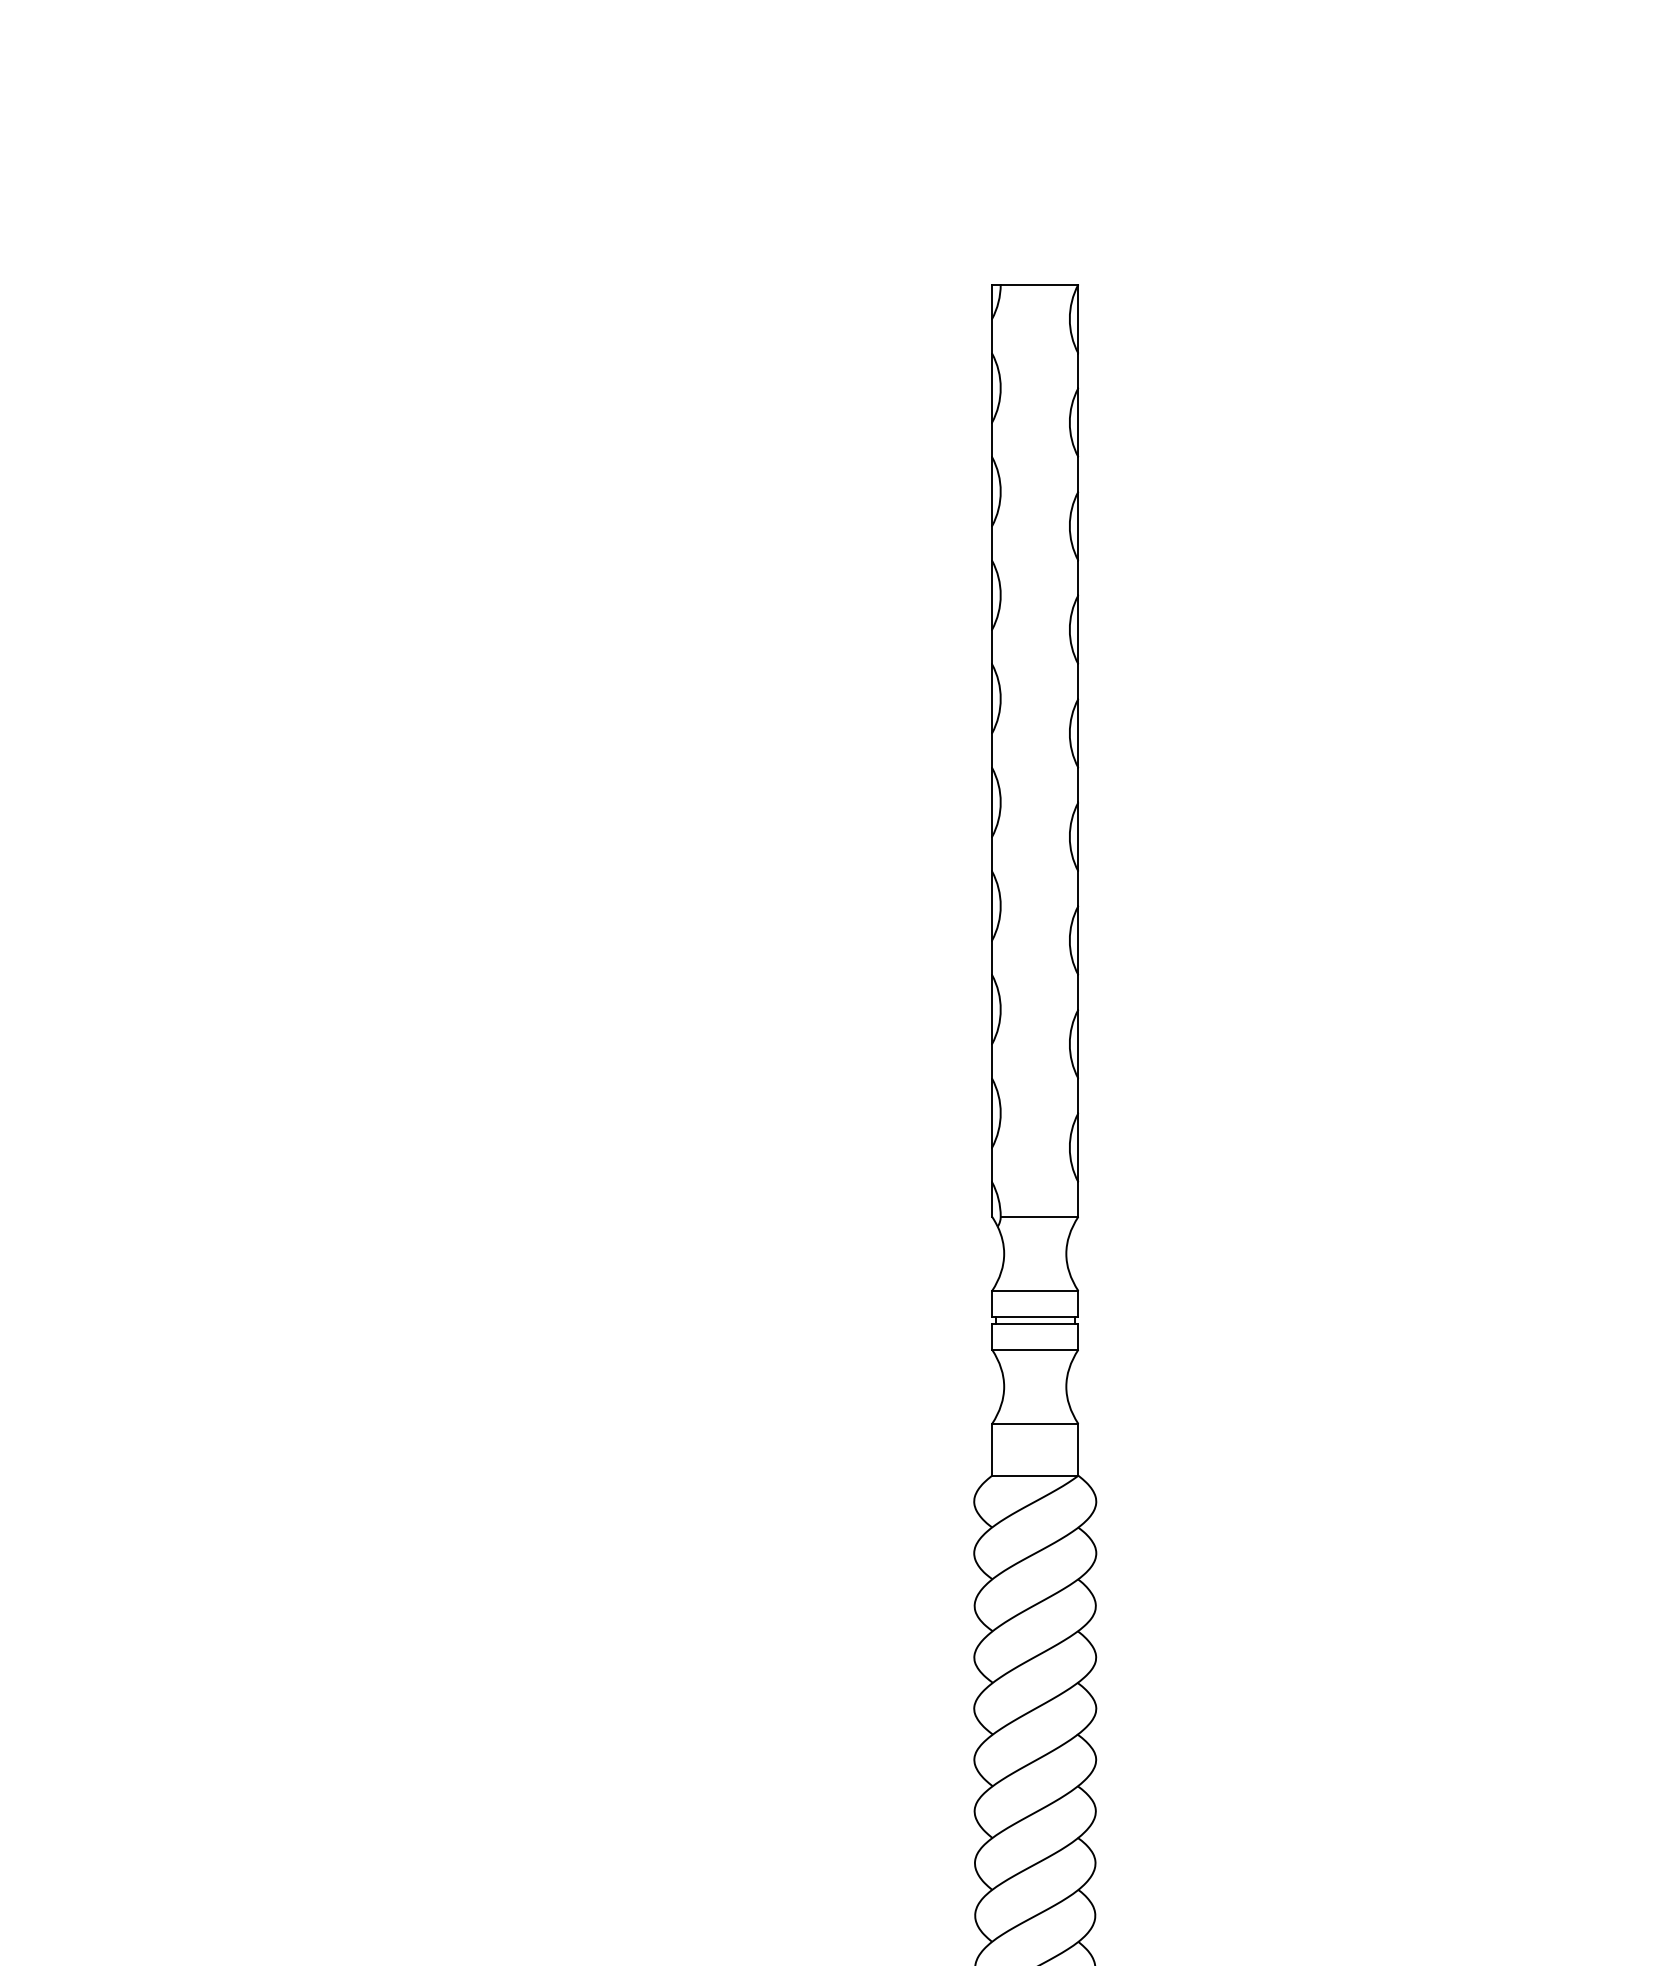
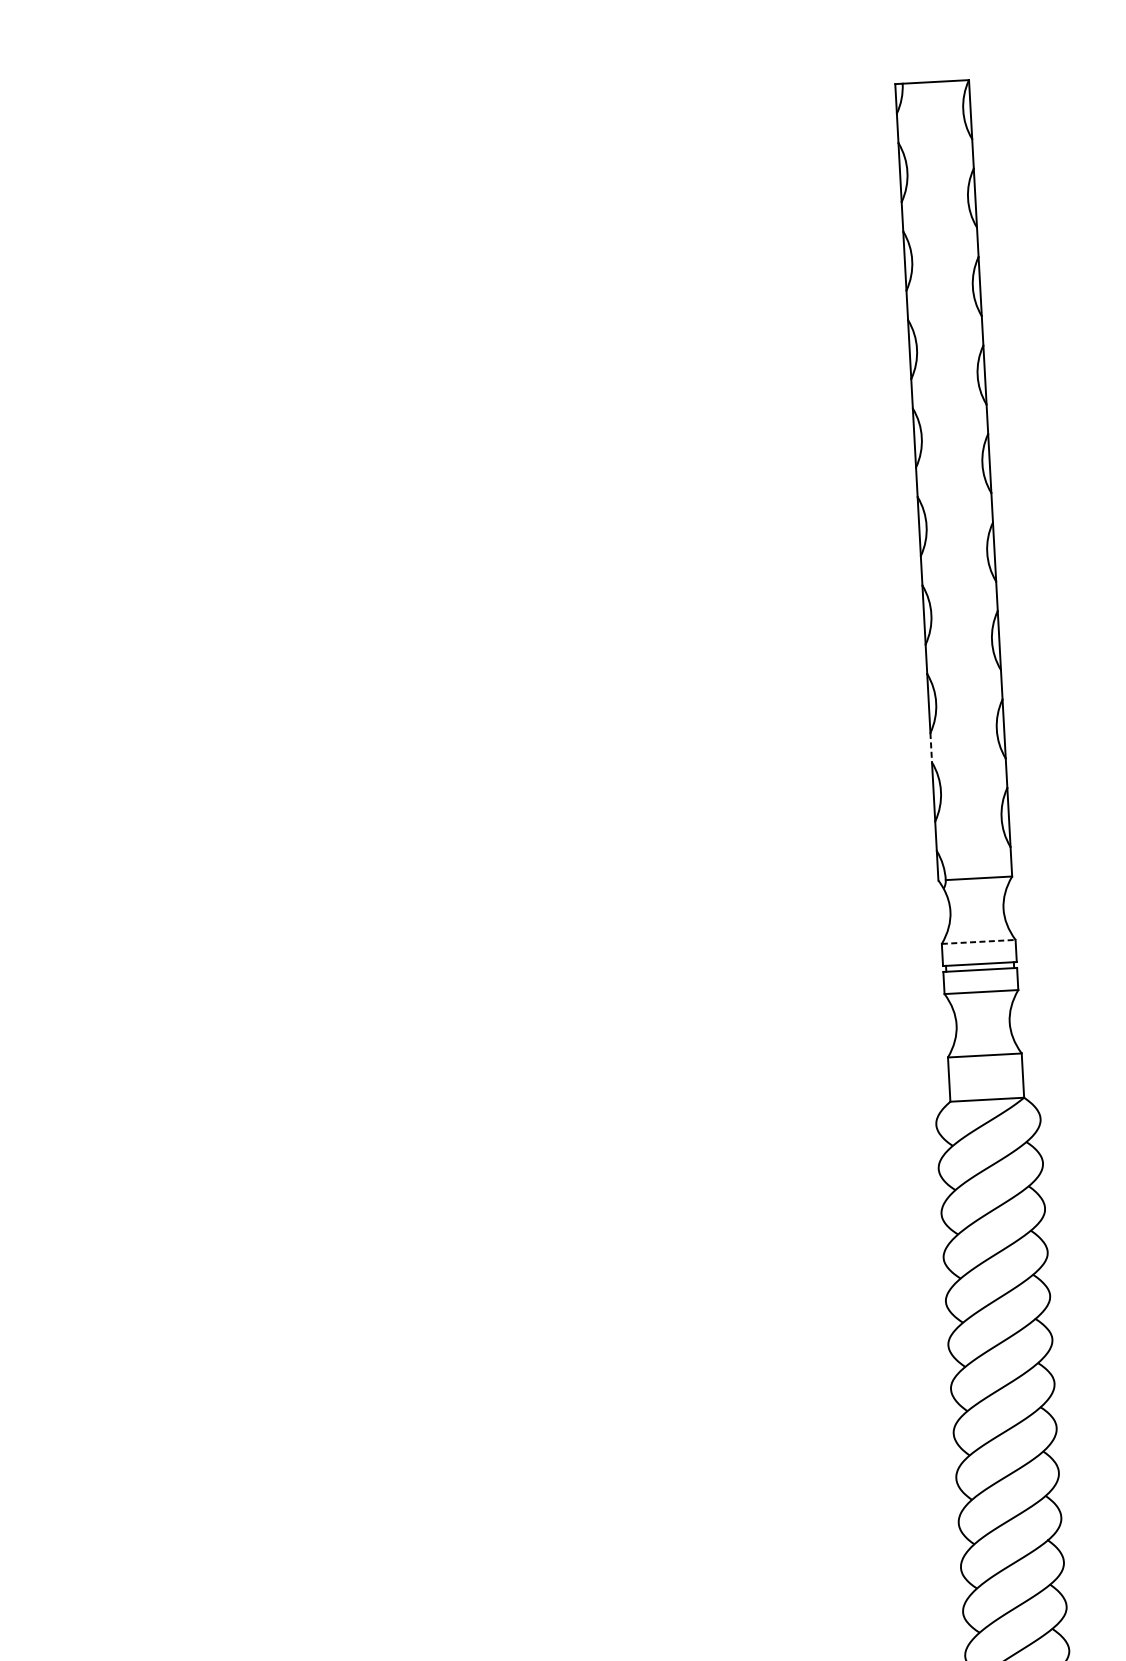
line: (992, 1061) -> (931, 747), solid -> dashed
line: (1035, 1291) -> (978, 942), solid -> dashed

